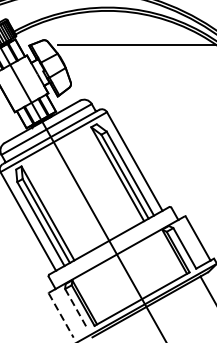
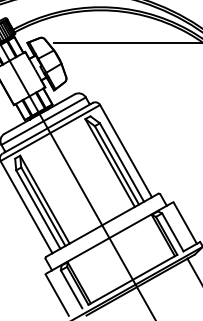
line: (76, 309) -> (71, 289), dashed -> solid
line: (61, 315) -> (57, 295), dashed -> solid

